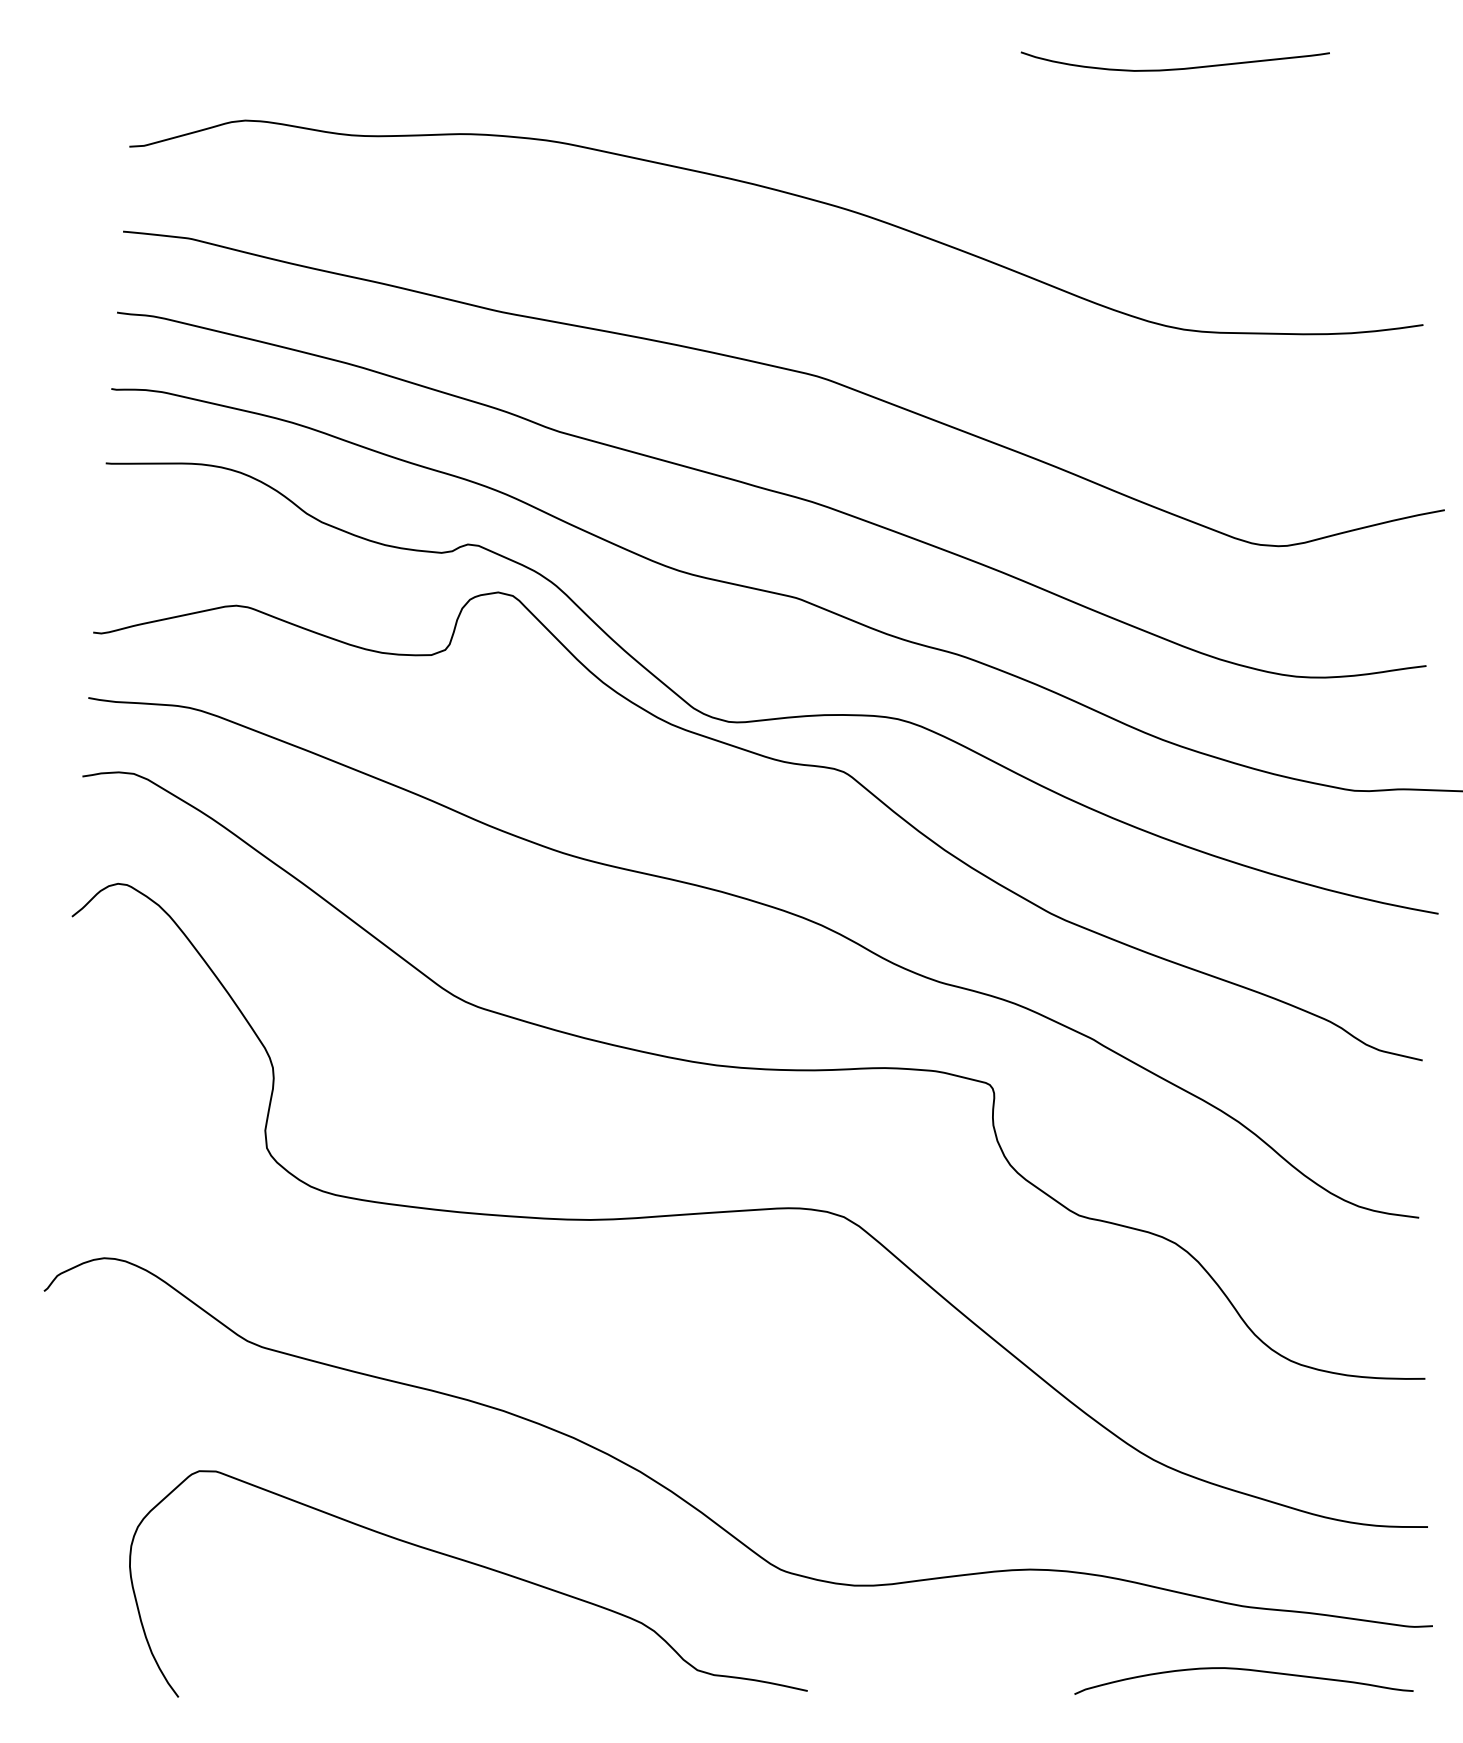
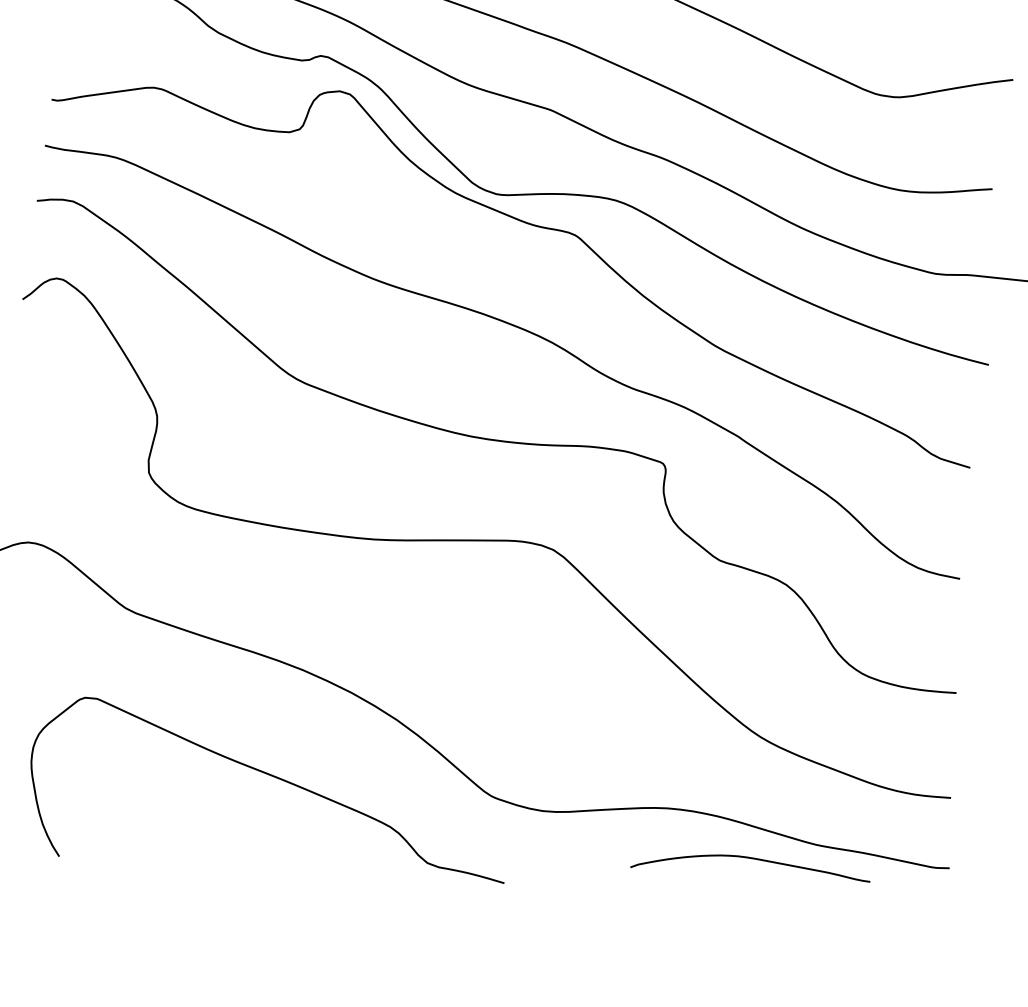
curve: (1243, 1670) -> (751, 858), moved

